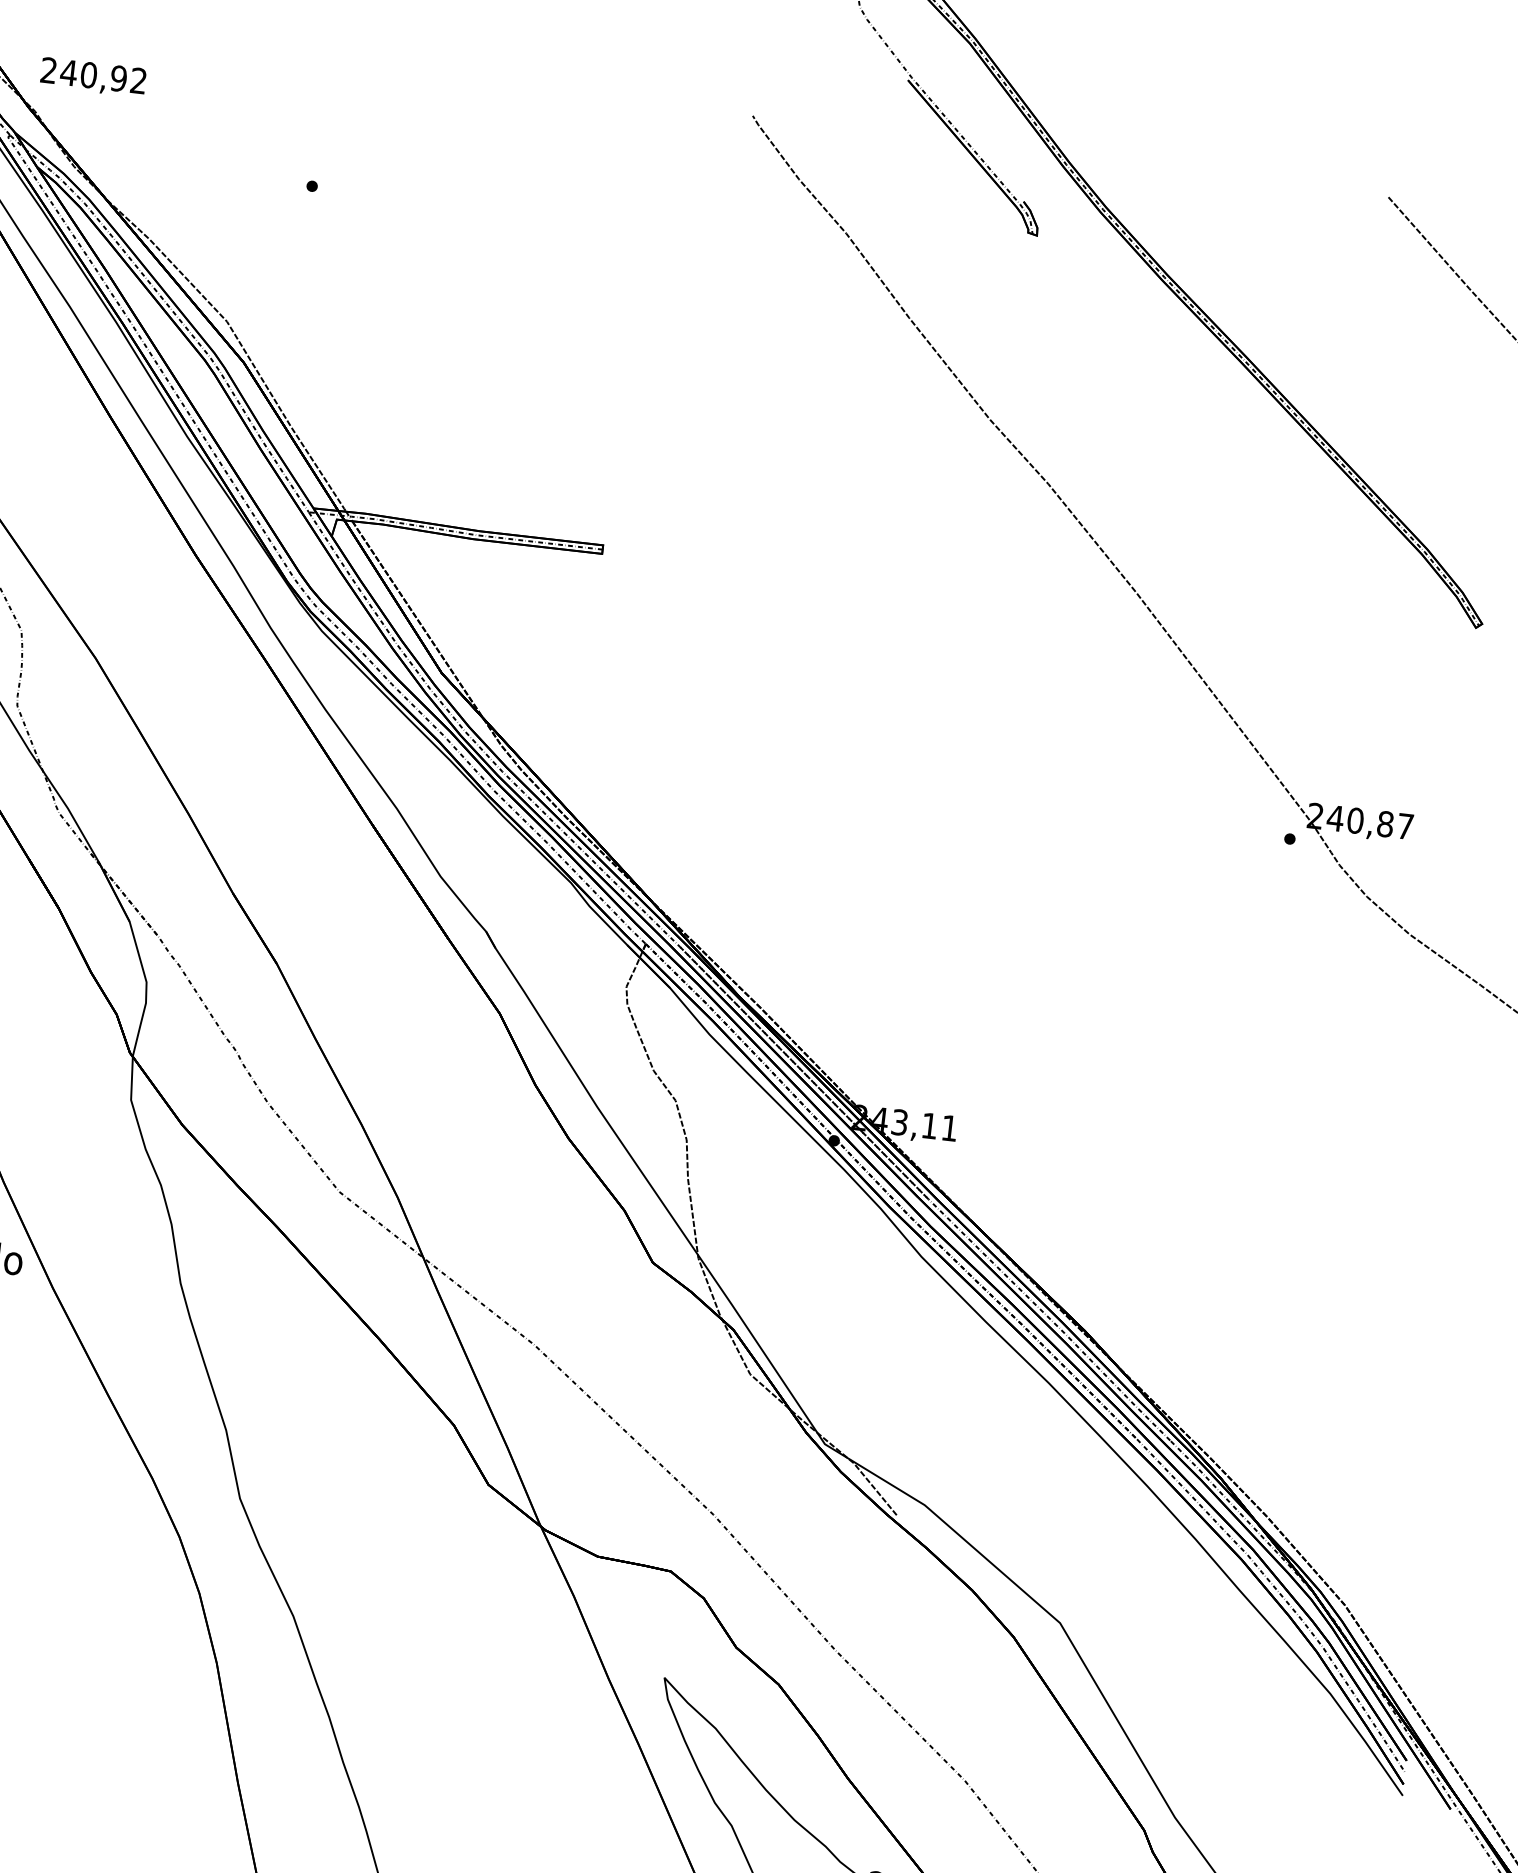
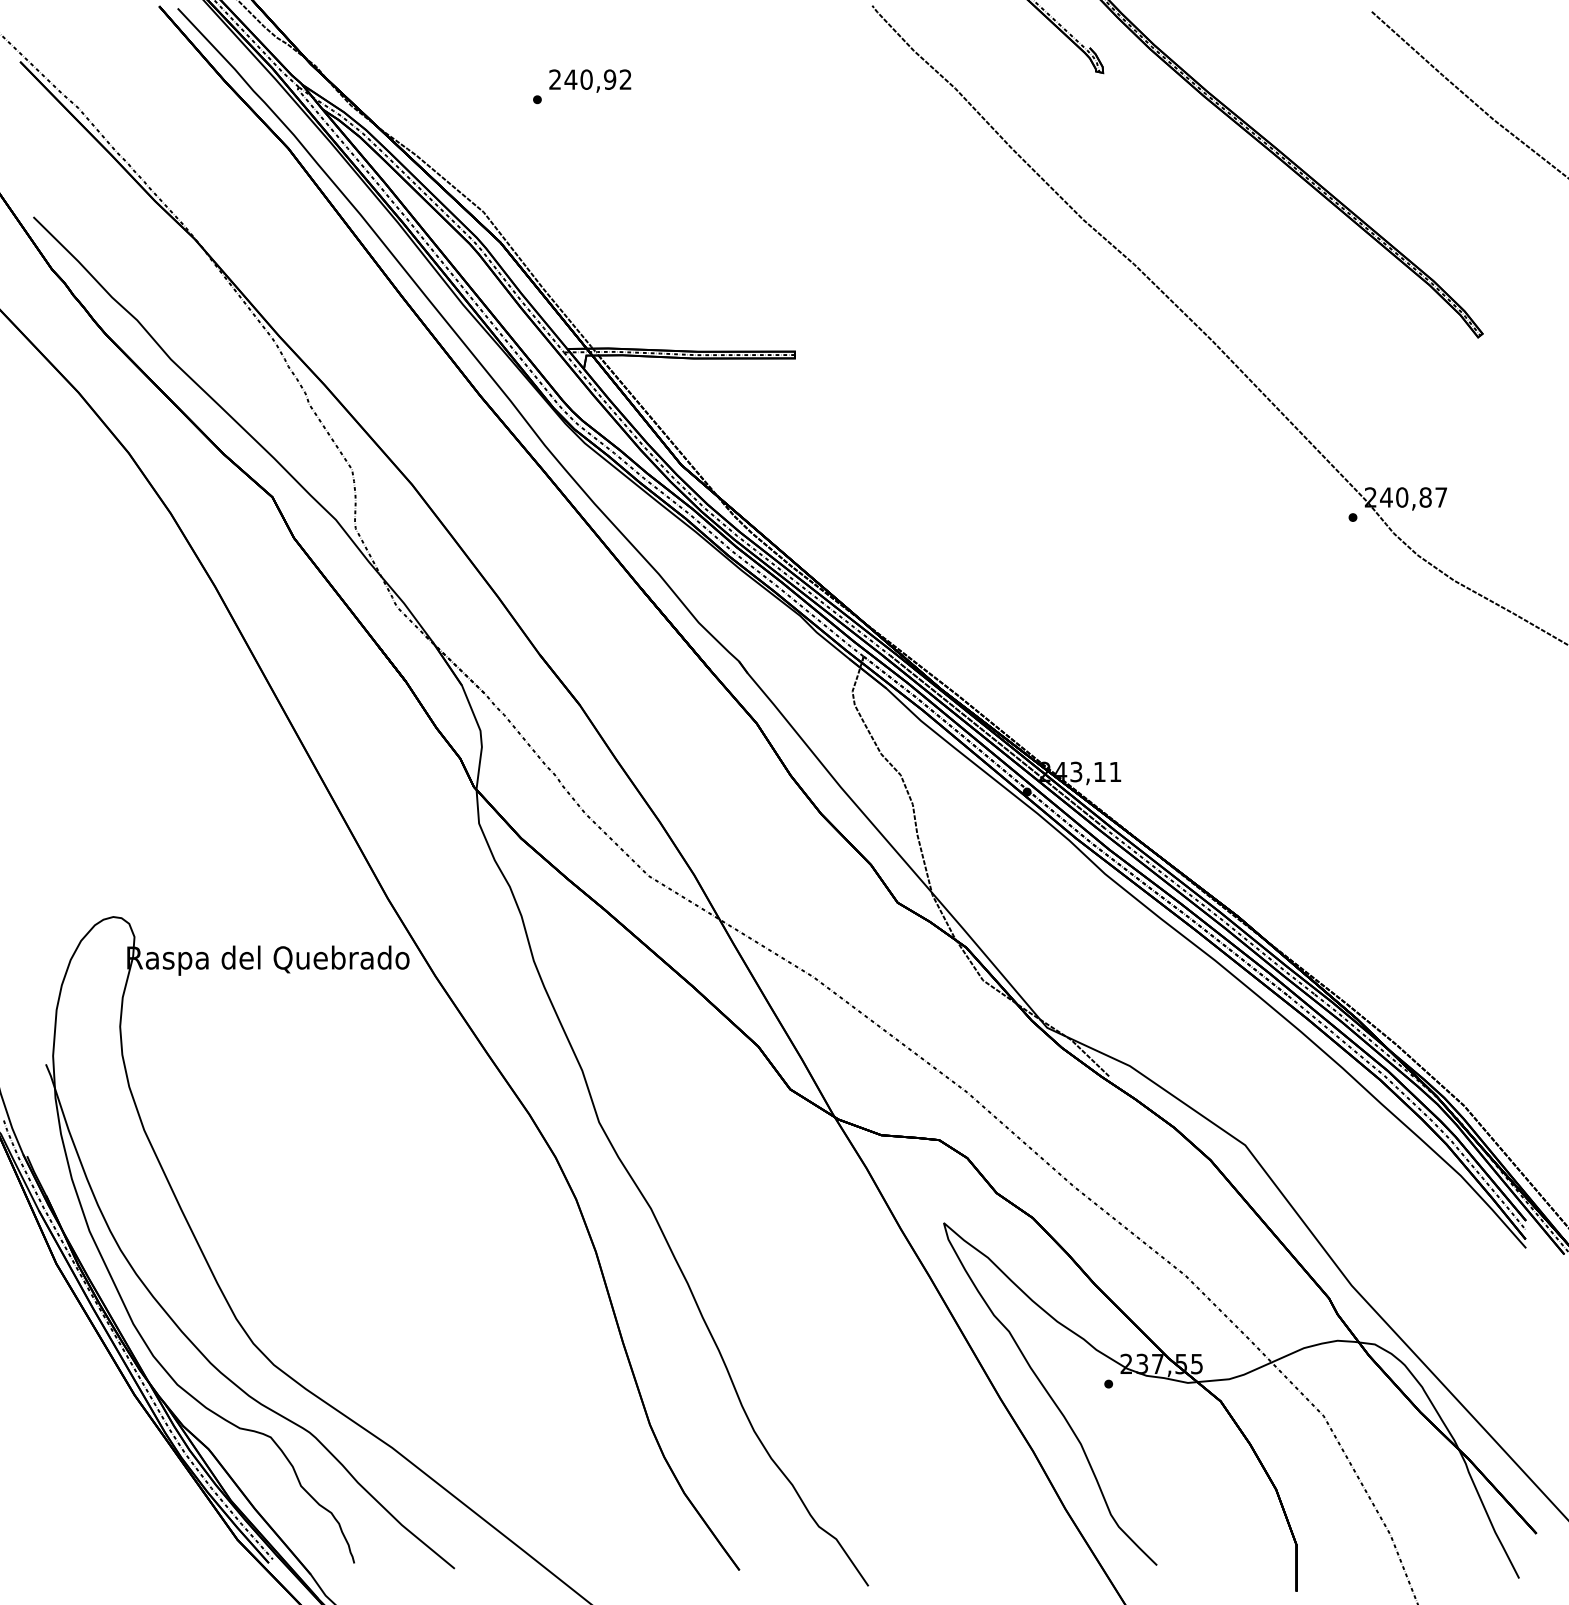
text: (93, 76) -> (590, 80), moved

